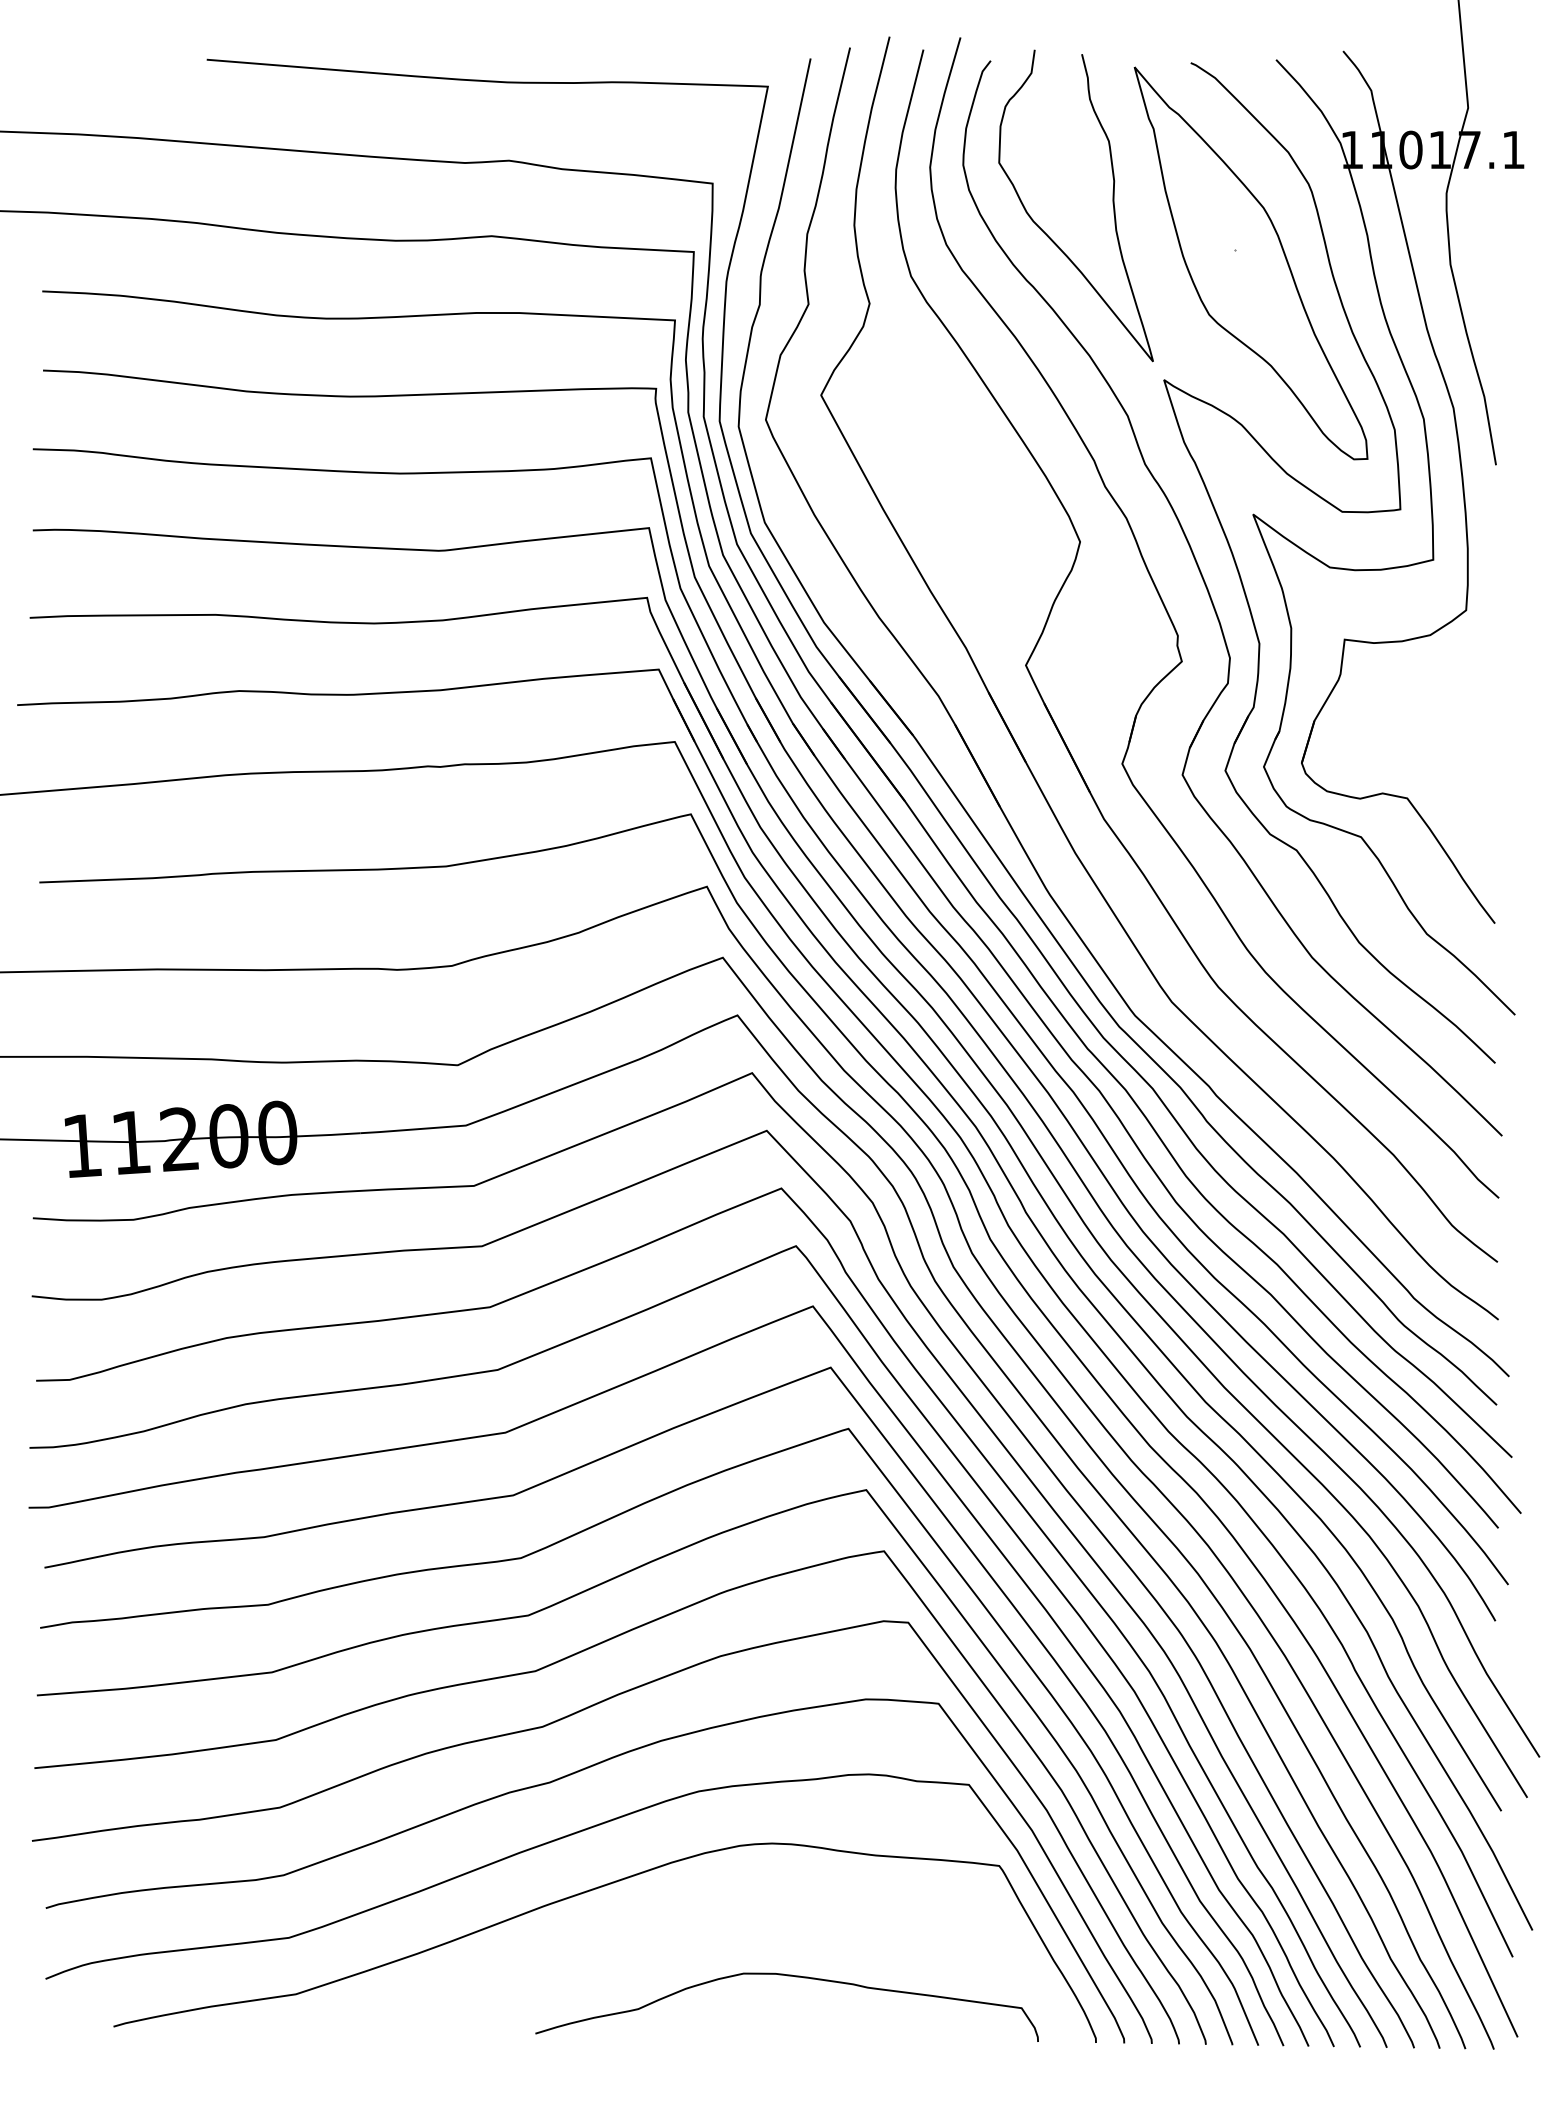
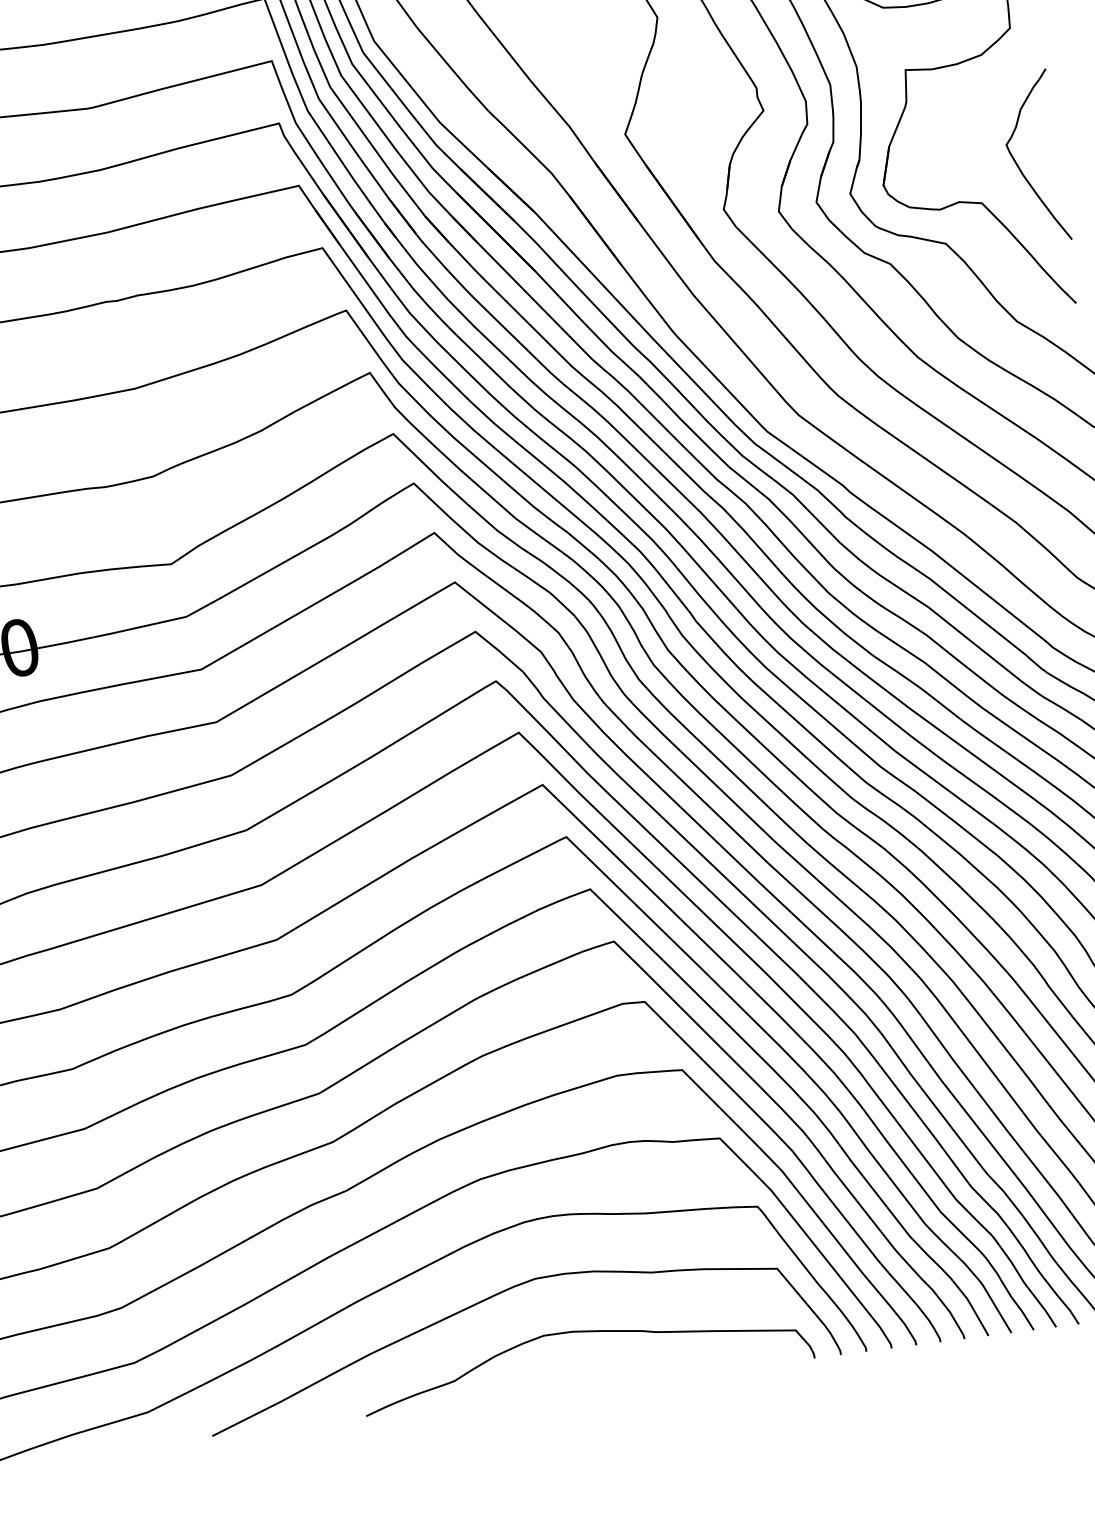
curve: (1454, 764) -> (1019, 166), added
curve: (703, 1920) -> (501, 1293), added

